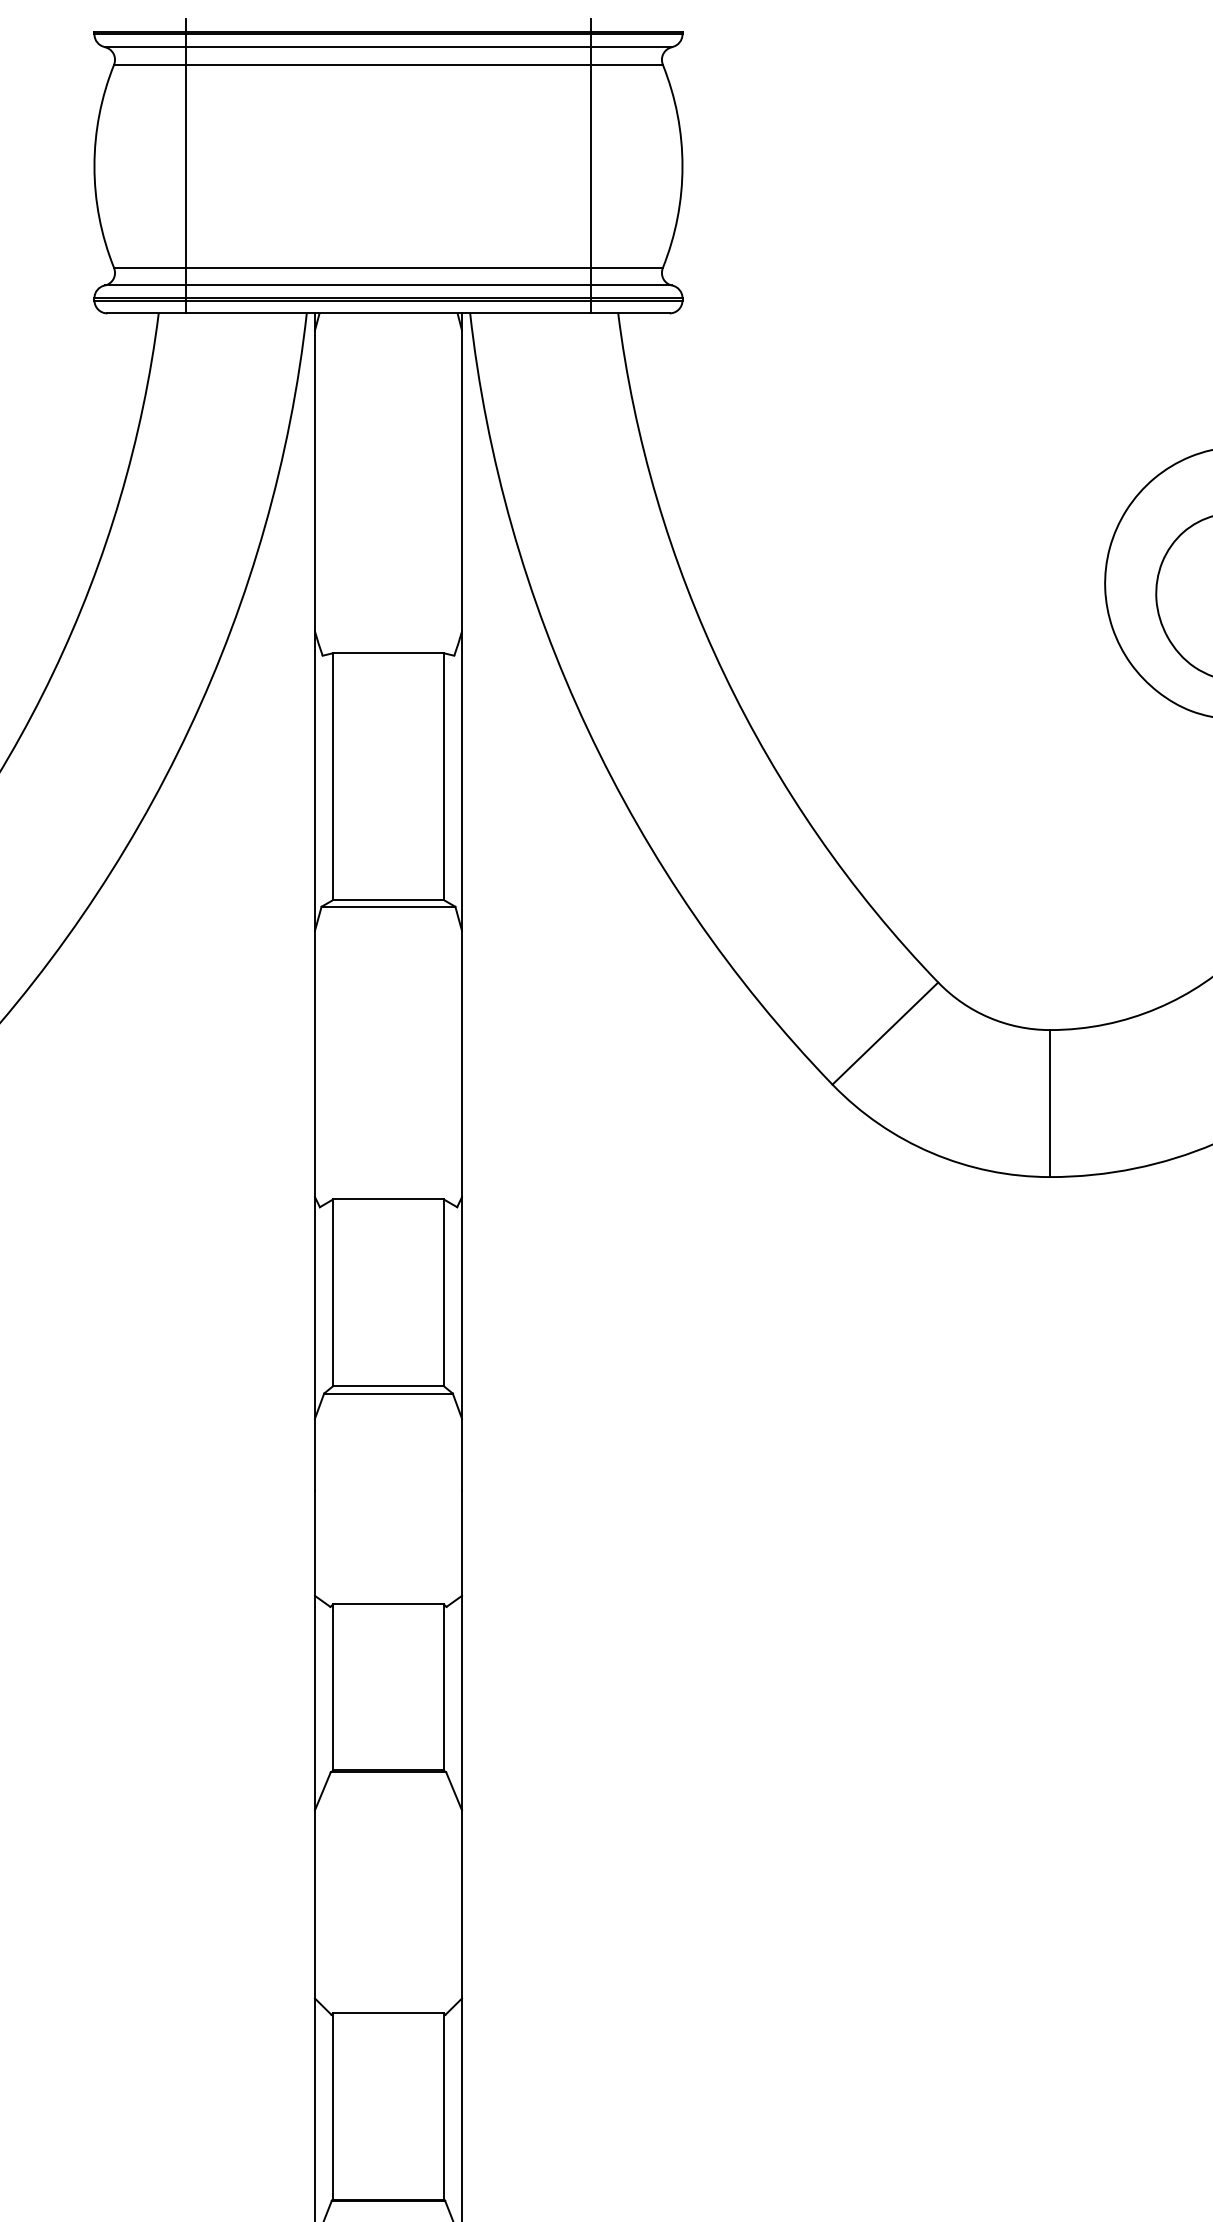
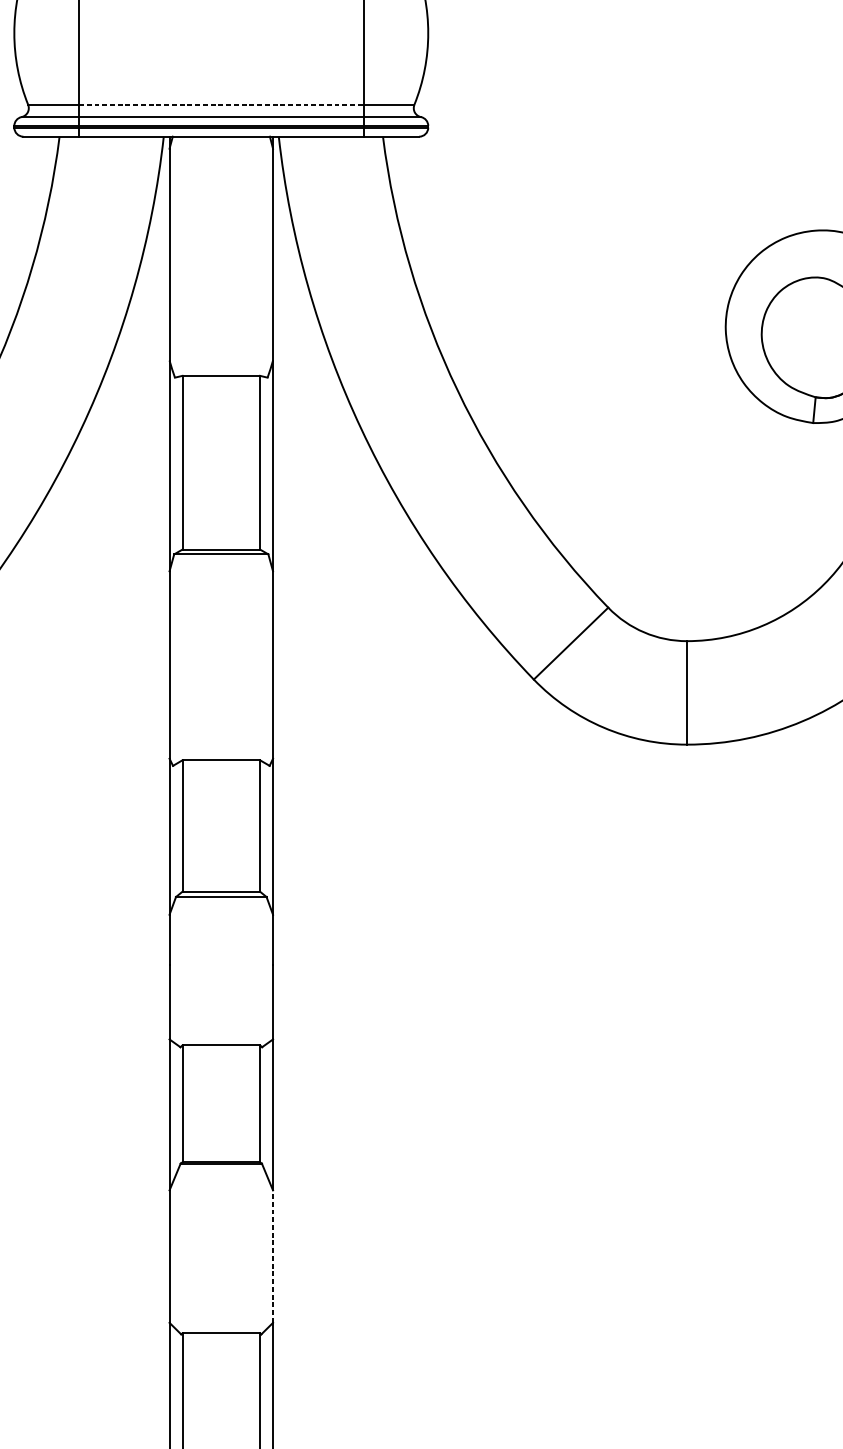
line: (388, 268) -> (221, 105), solid -> dashed
line: (462, 1903) -> (273, 1255), solid -> dashed

